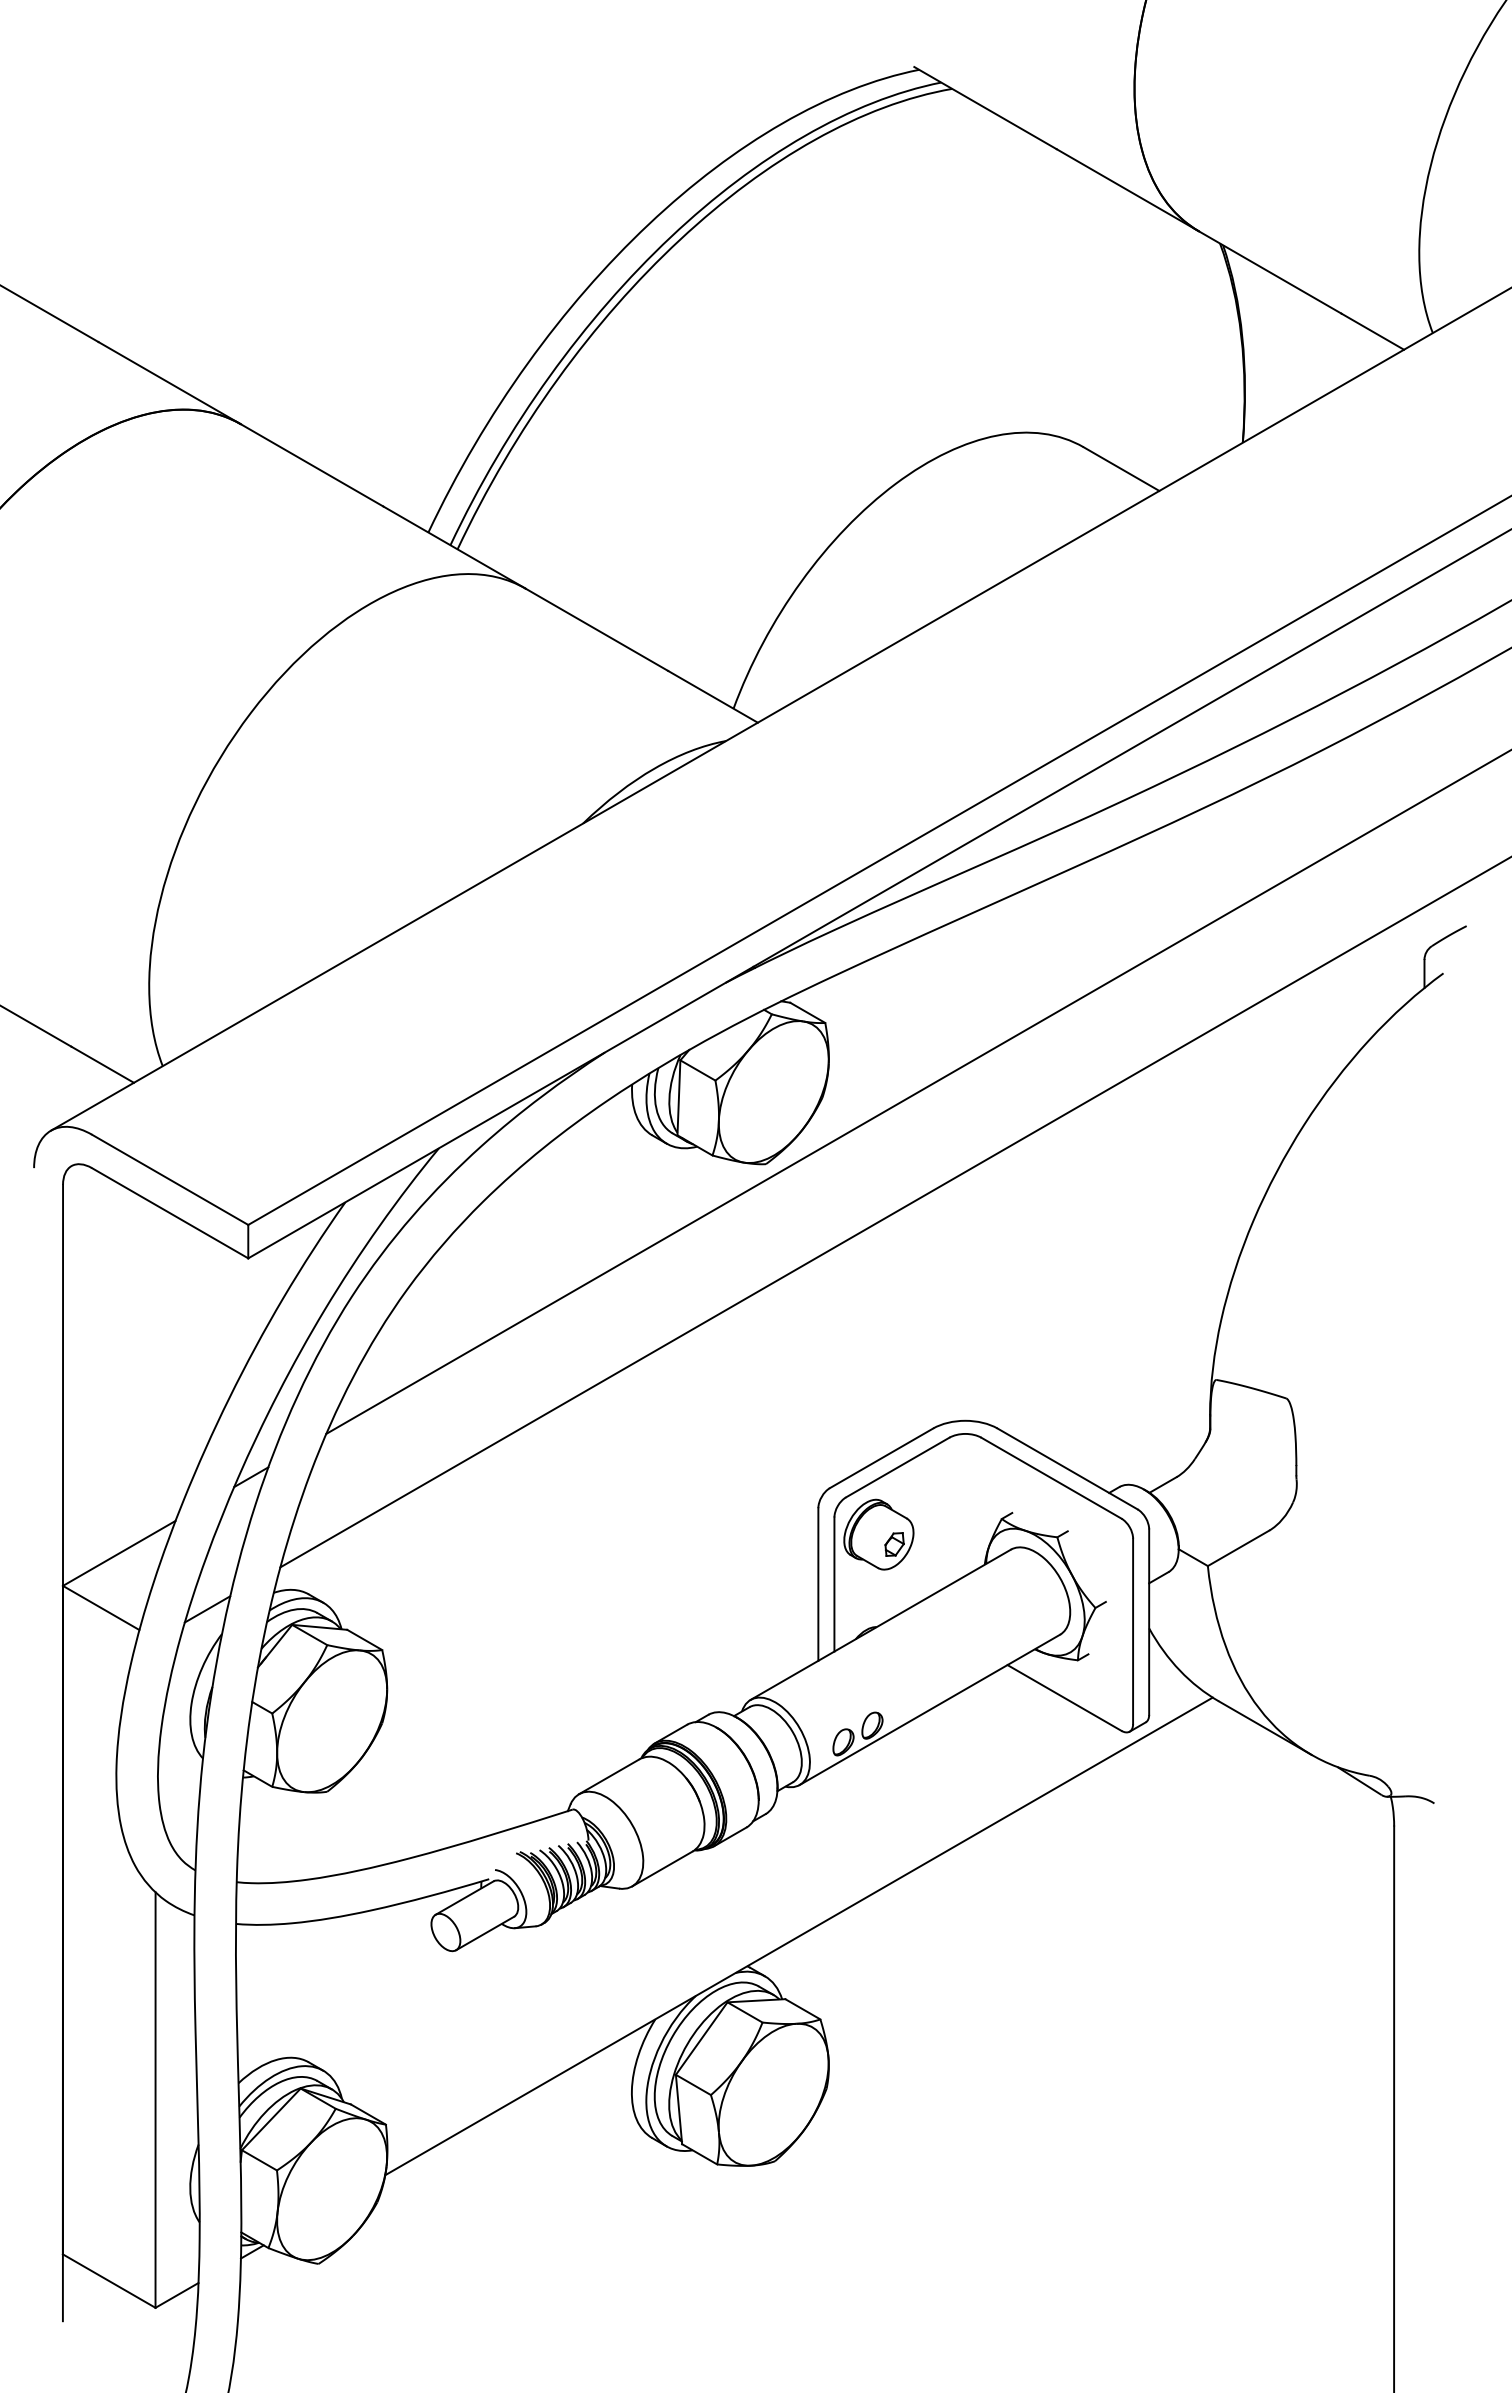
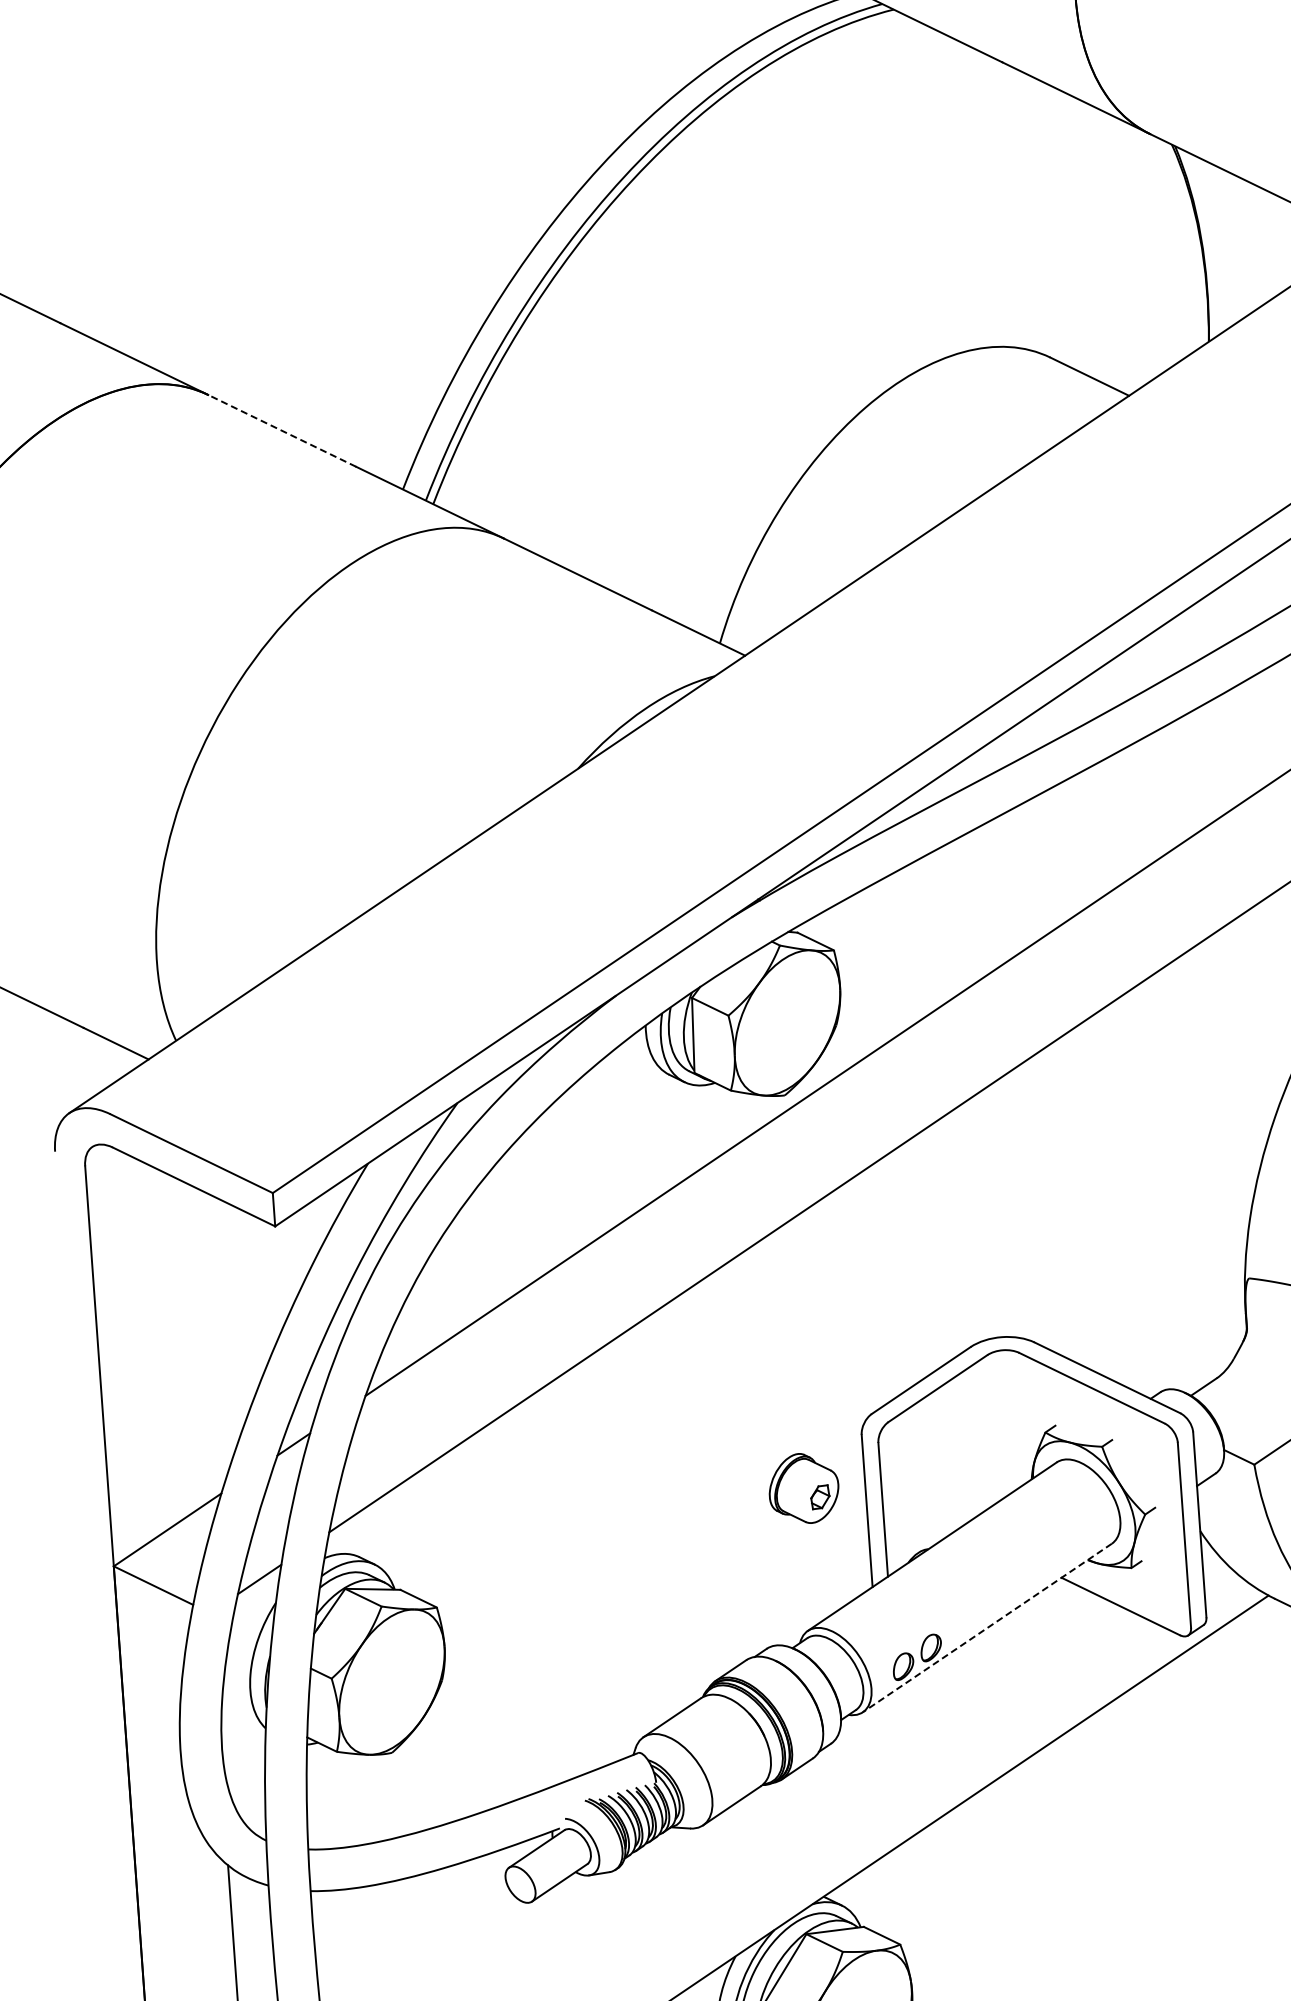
line: (311, 465) -> (281, 431), solid -> dashed
part: (878, 1534) -> (803, 1488), moved
line: (929, 1710) -> (987, 1628), solid -> dashed

